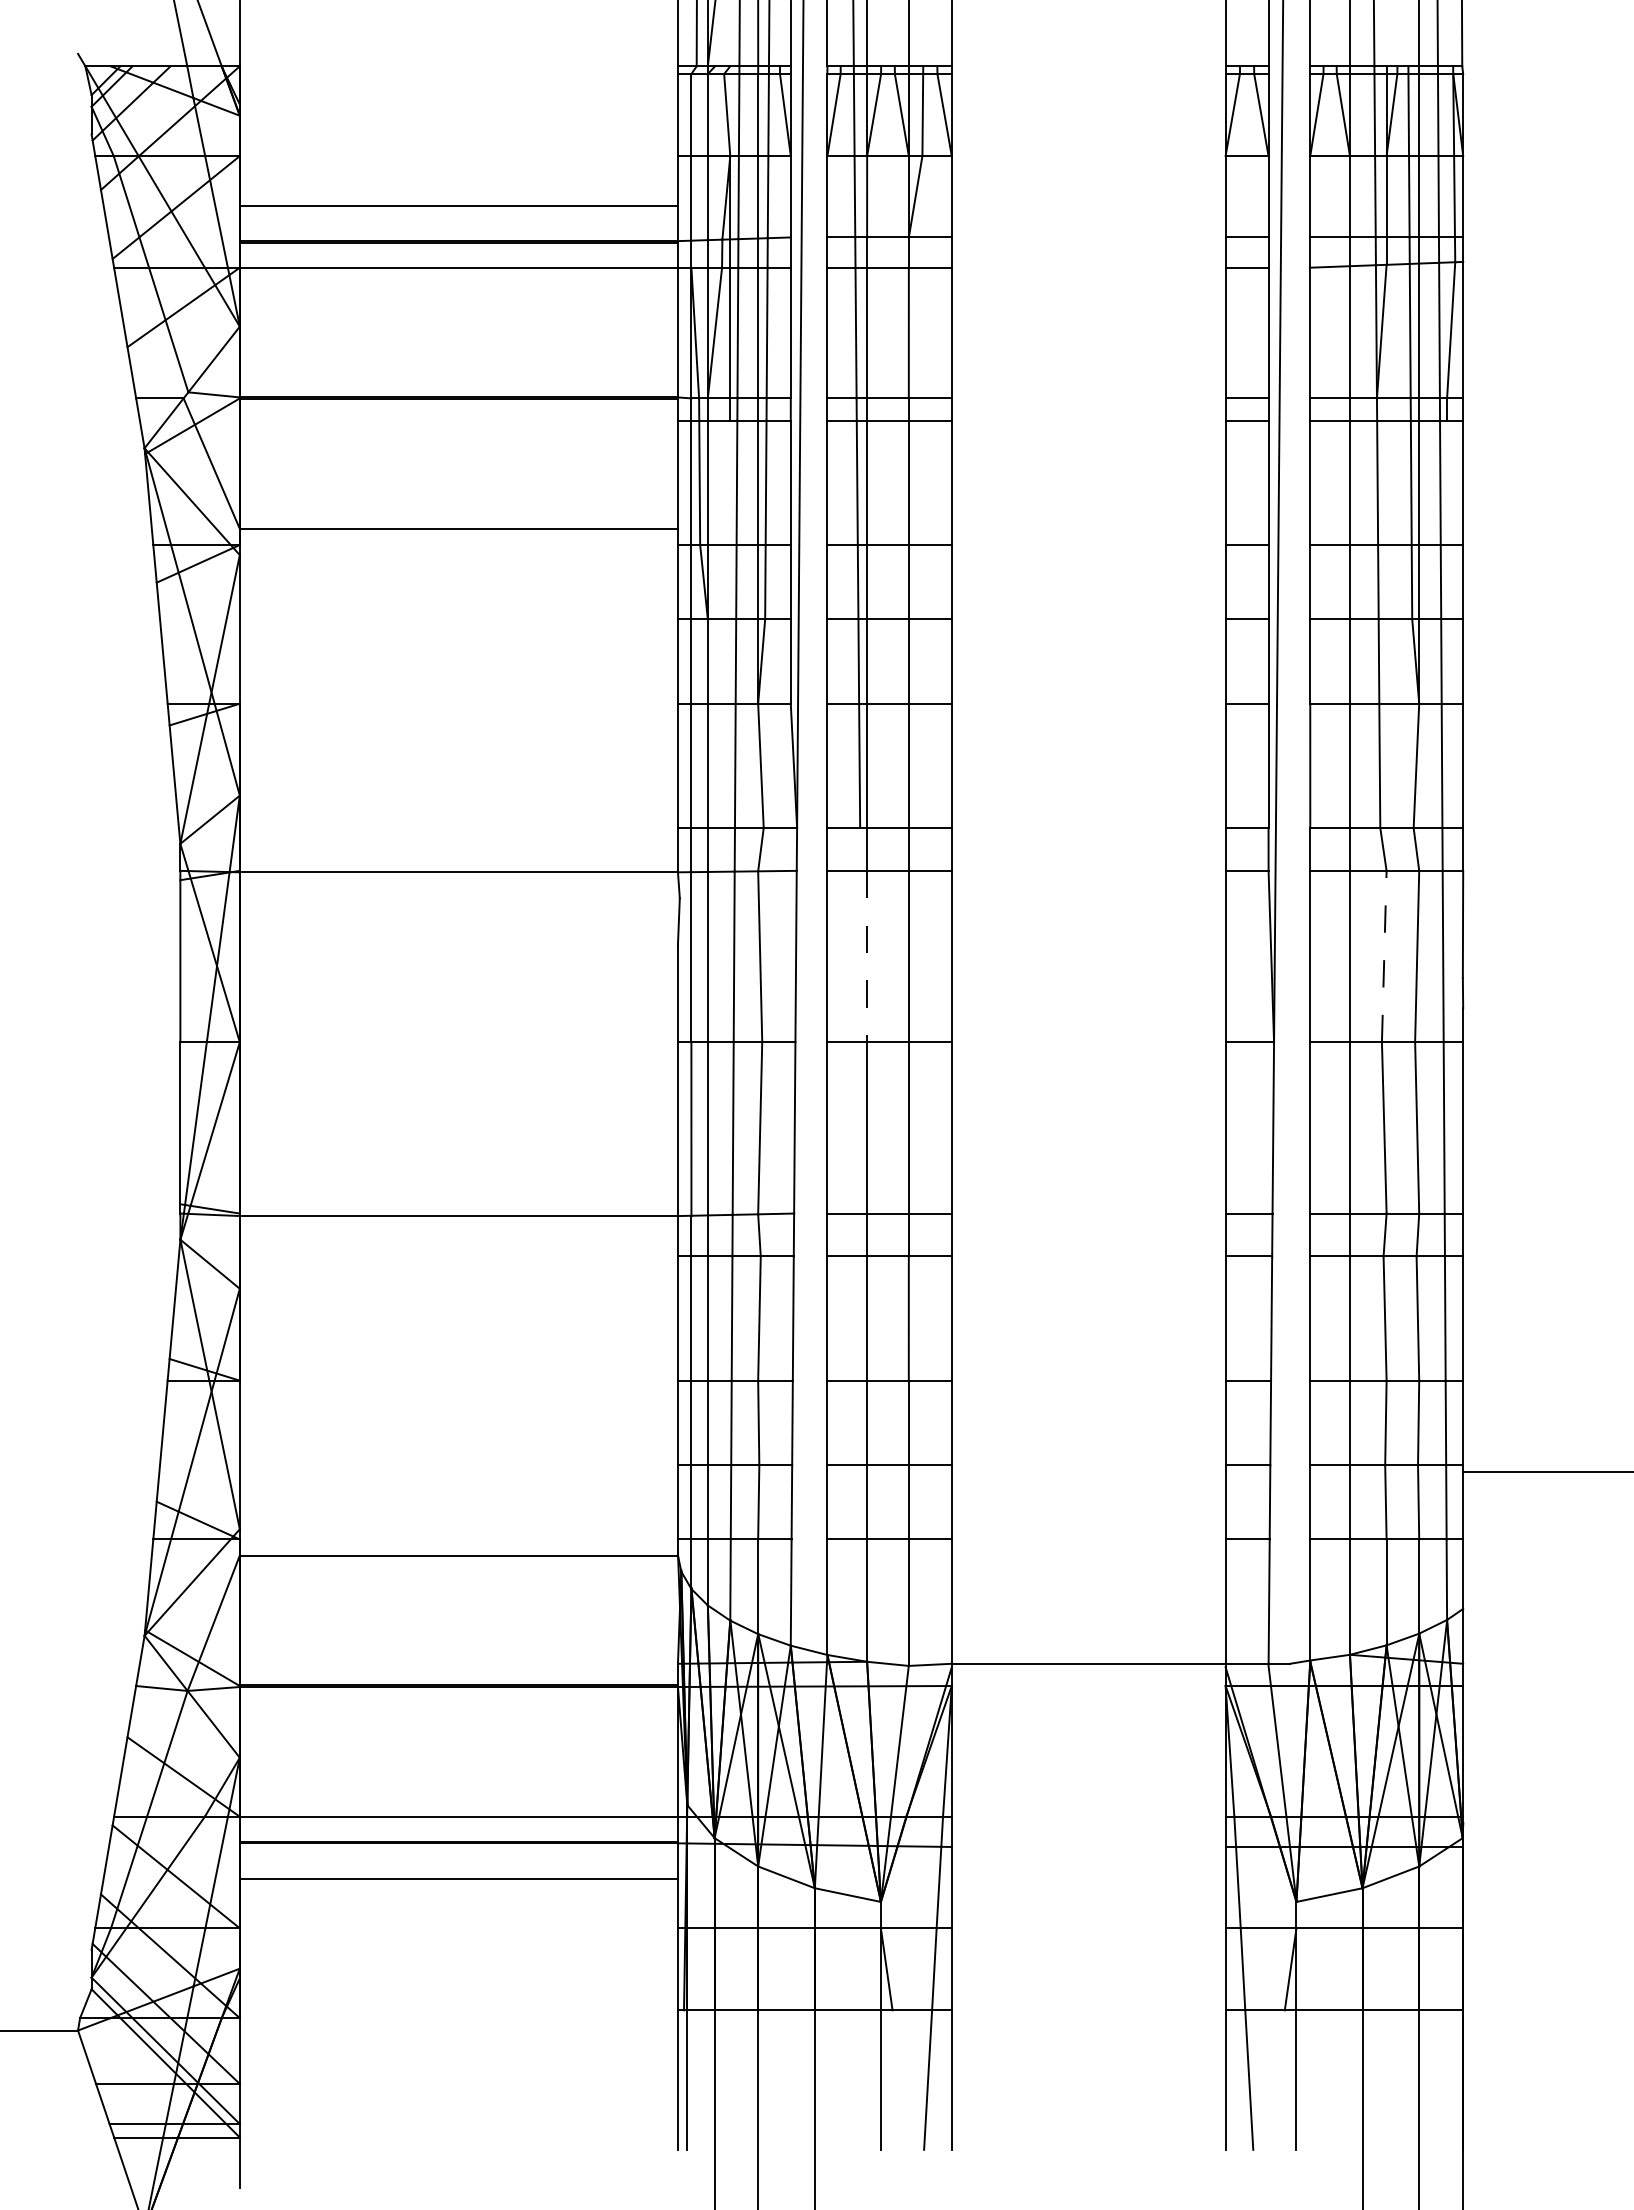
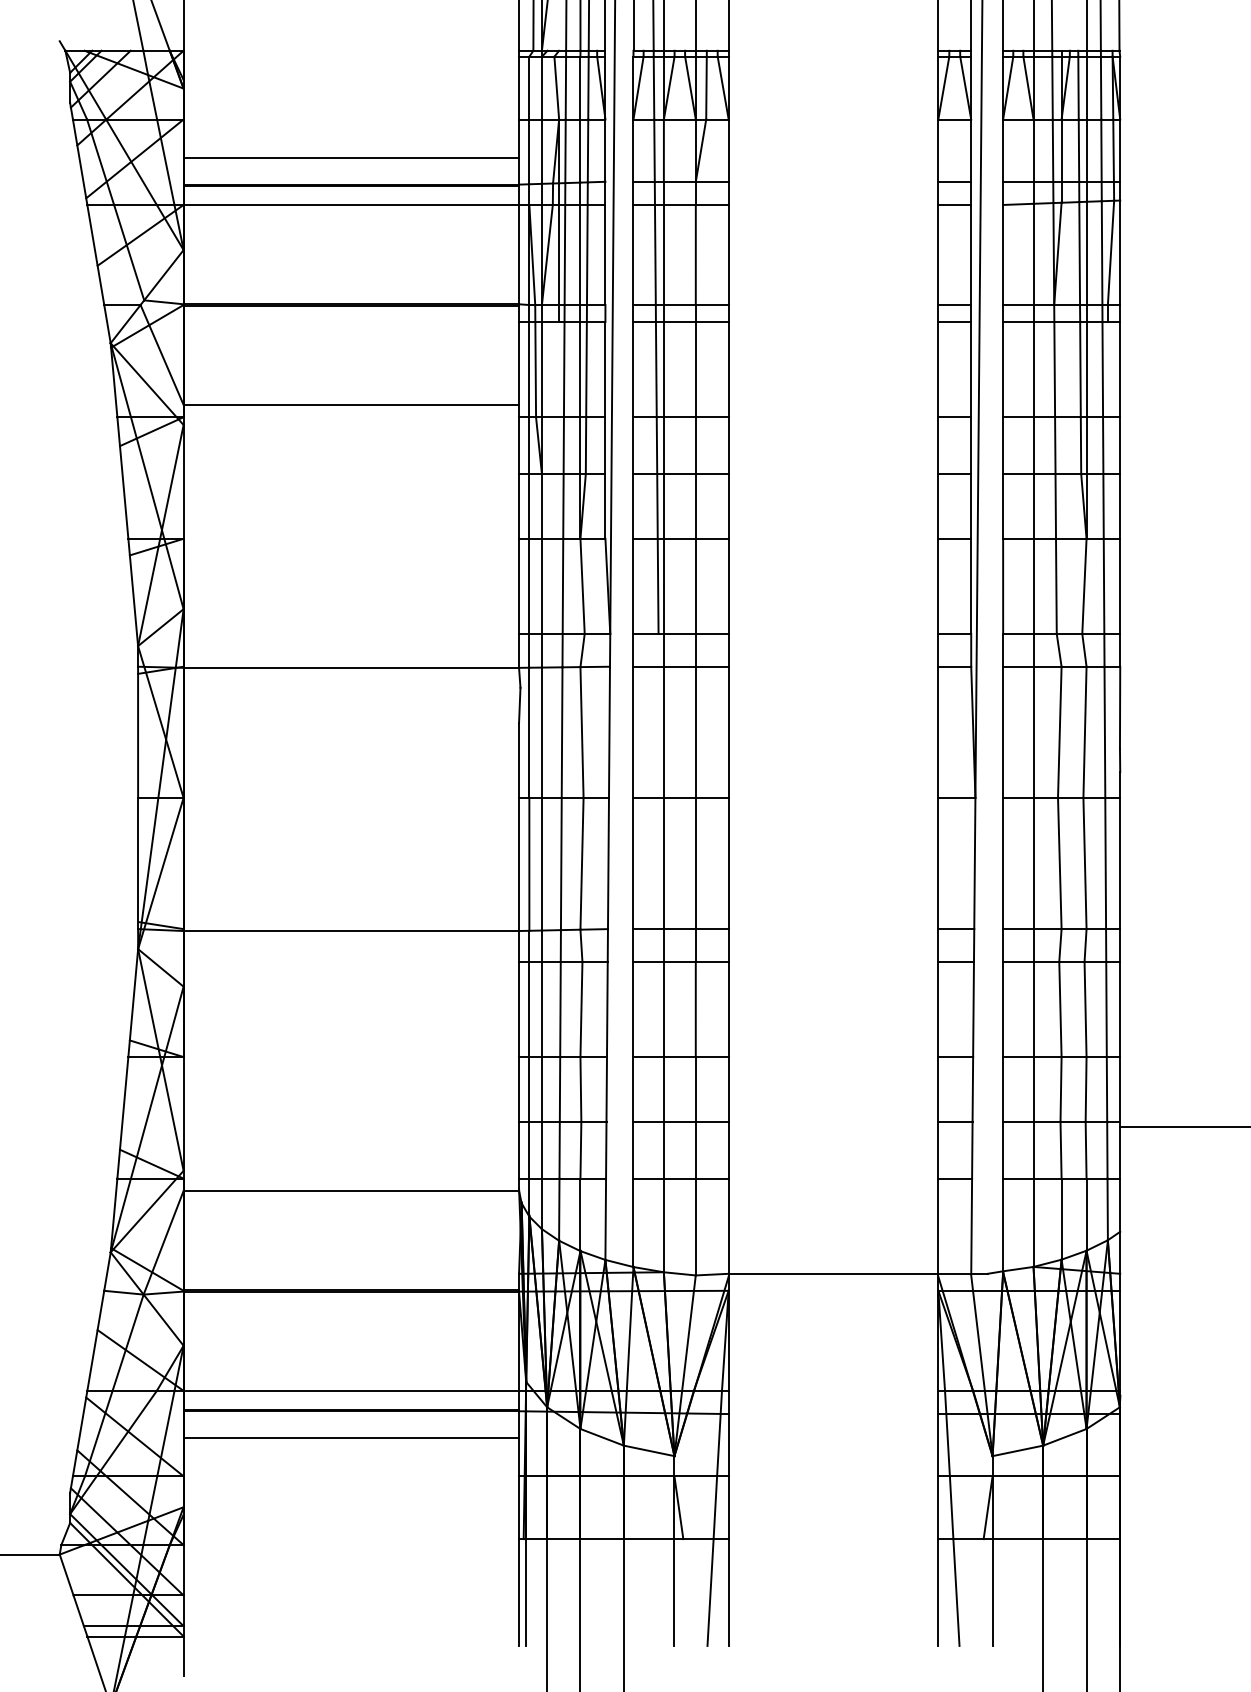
line: (867, 956) -> (664, 732), dashed -> solid
line: (1384, 956) -> (1059, 732), dashed -> solid

